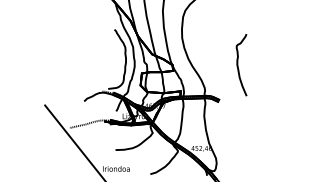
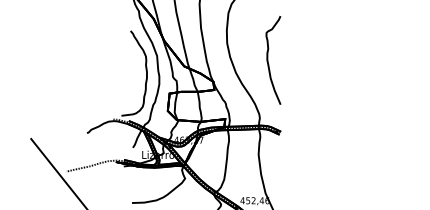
curve: (238, 65) -> (268, 60), moved

